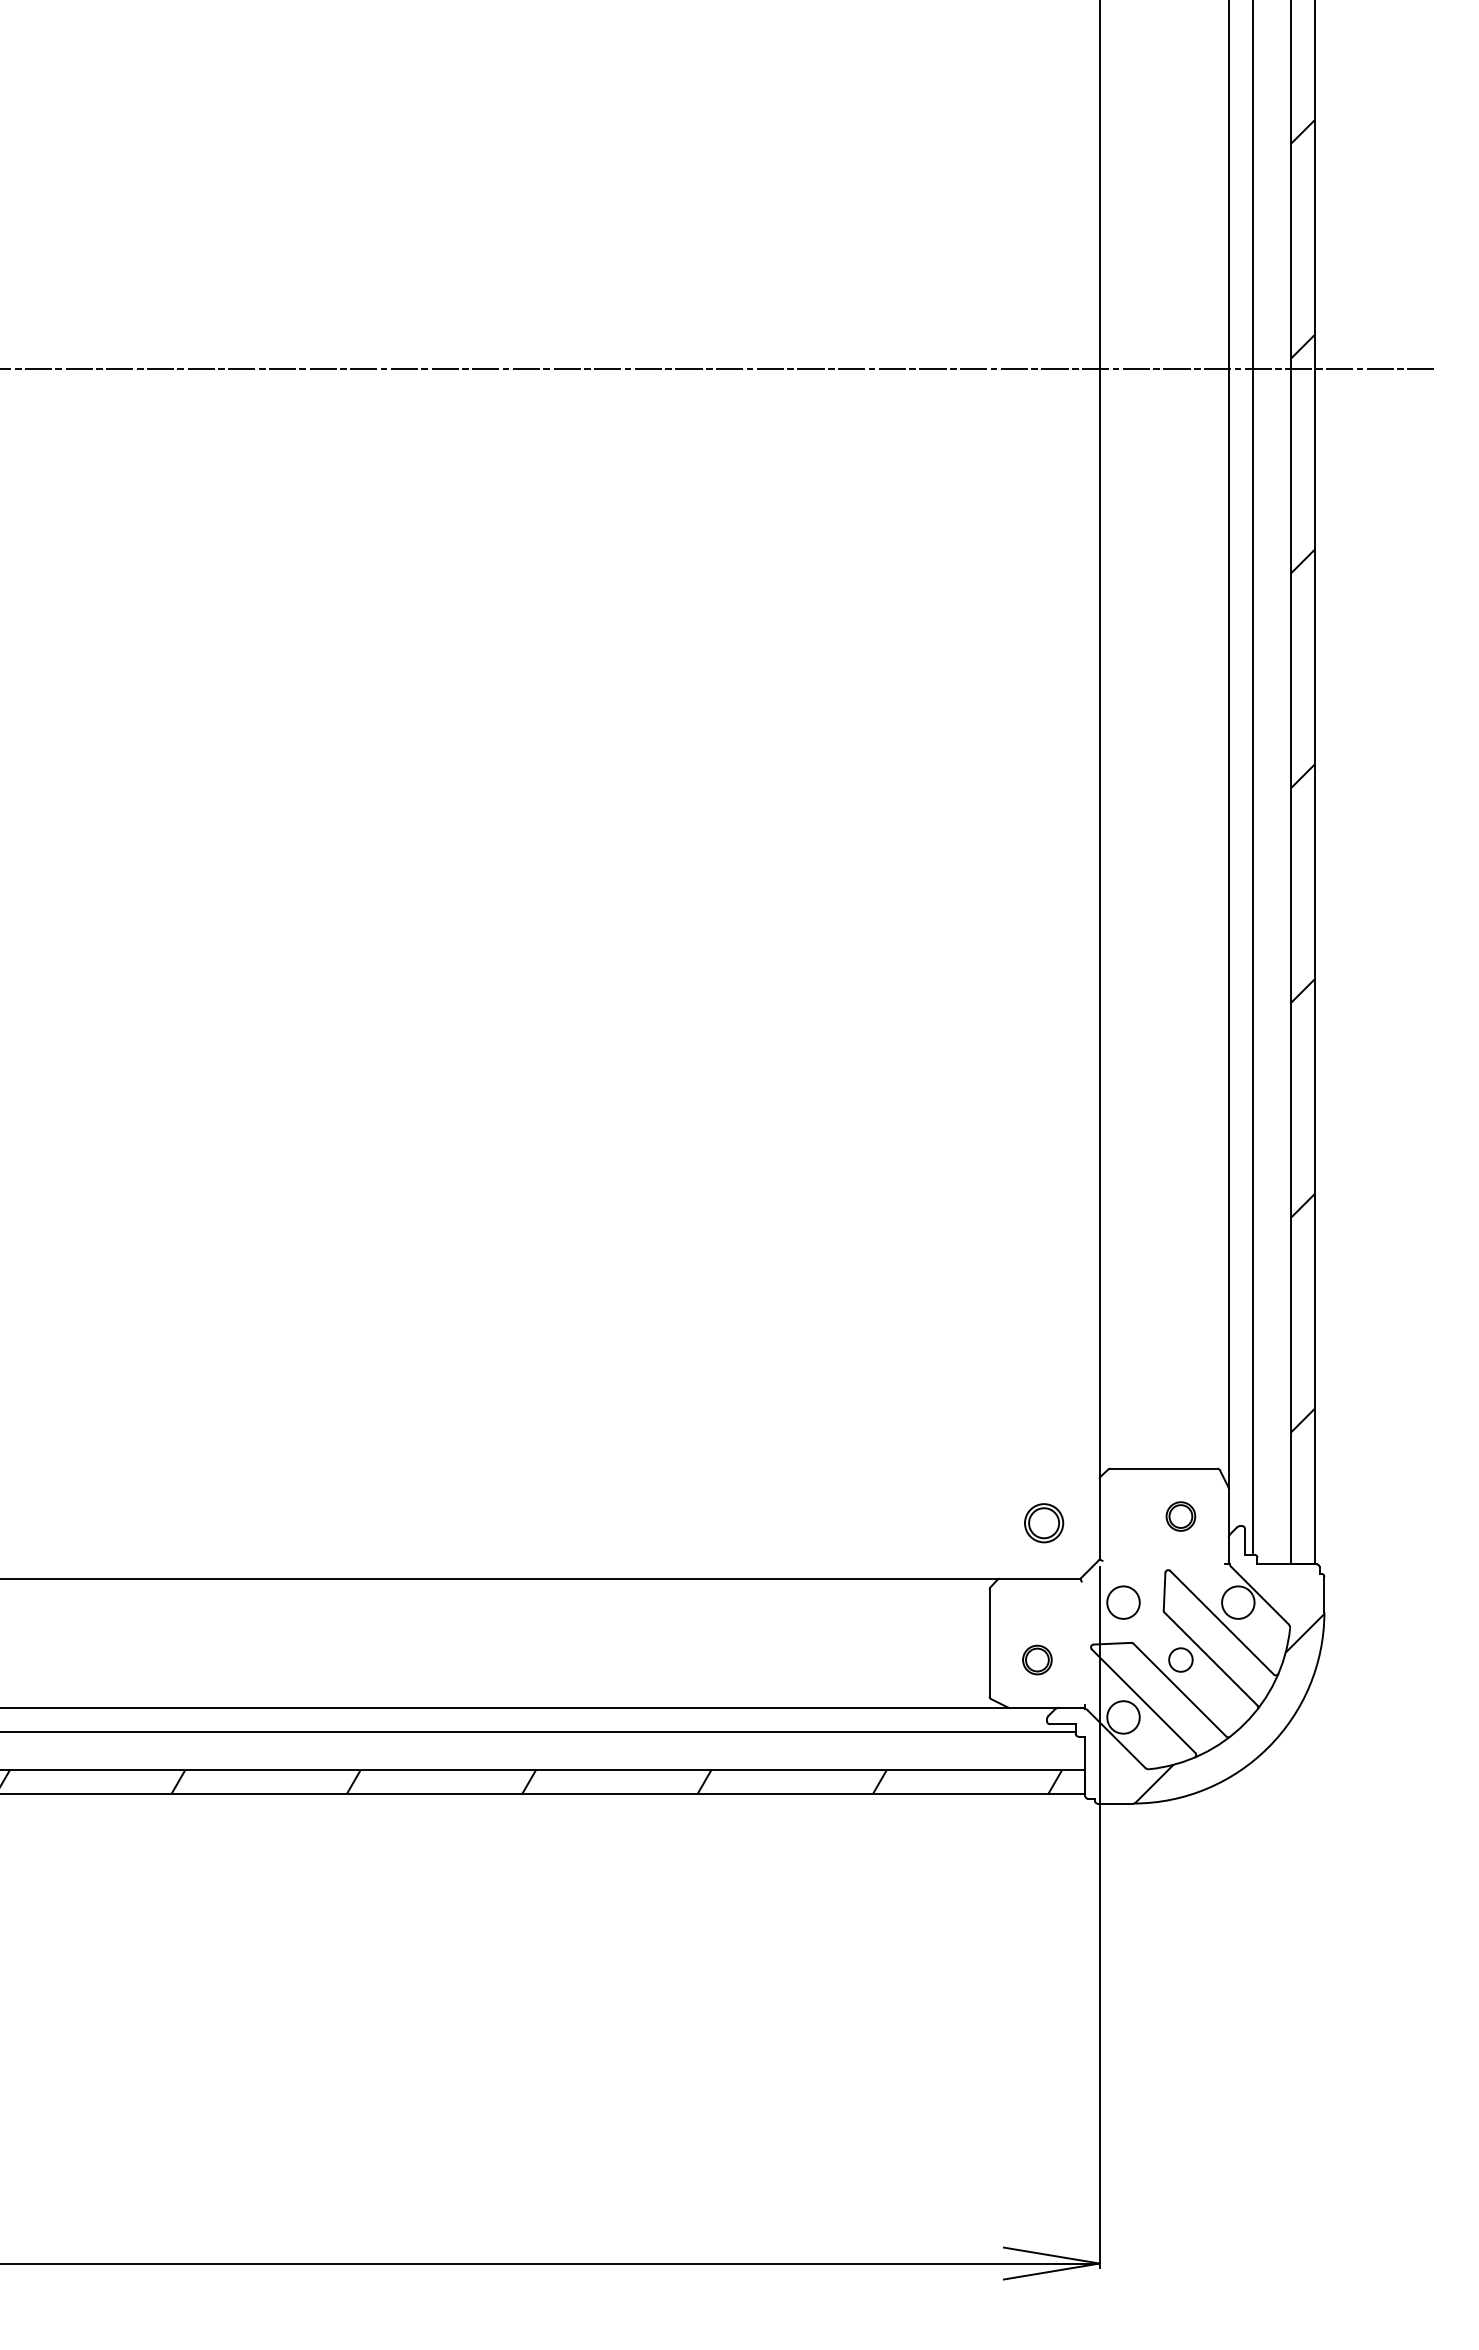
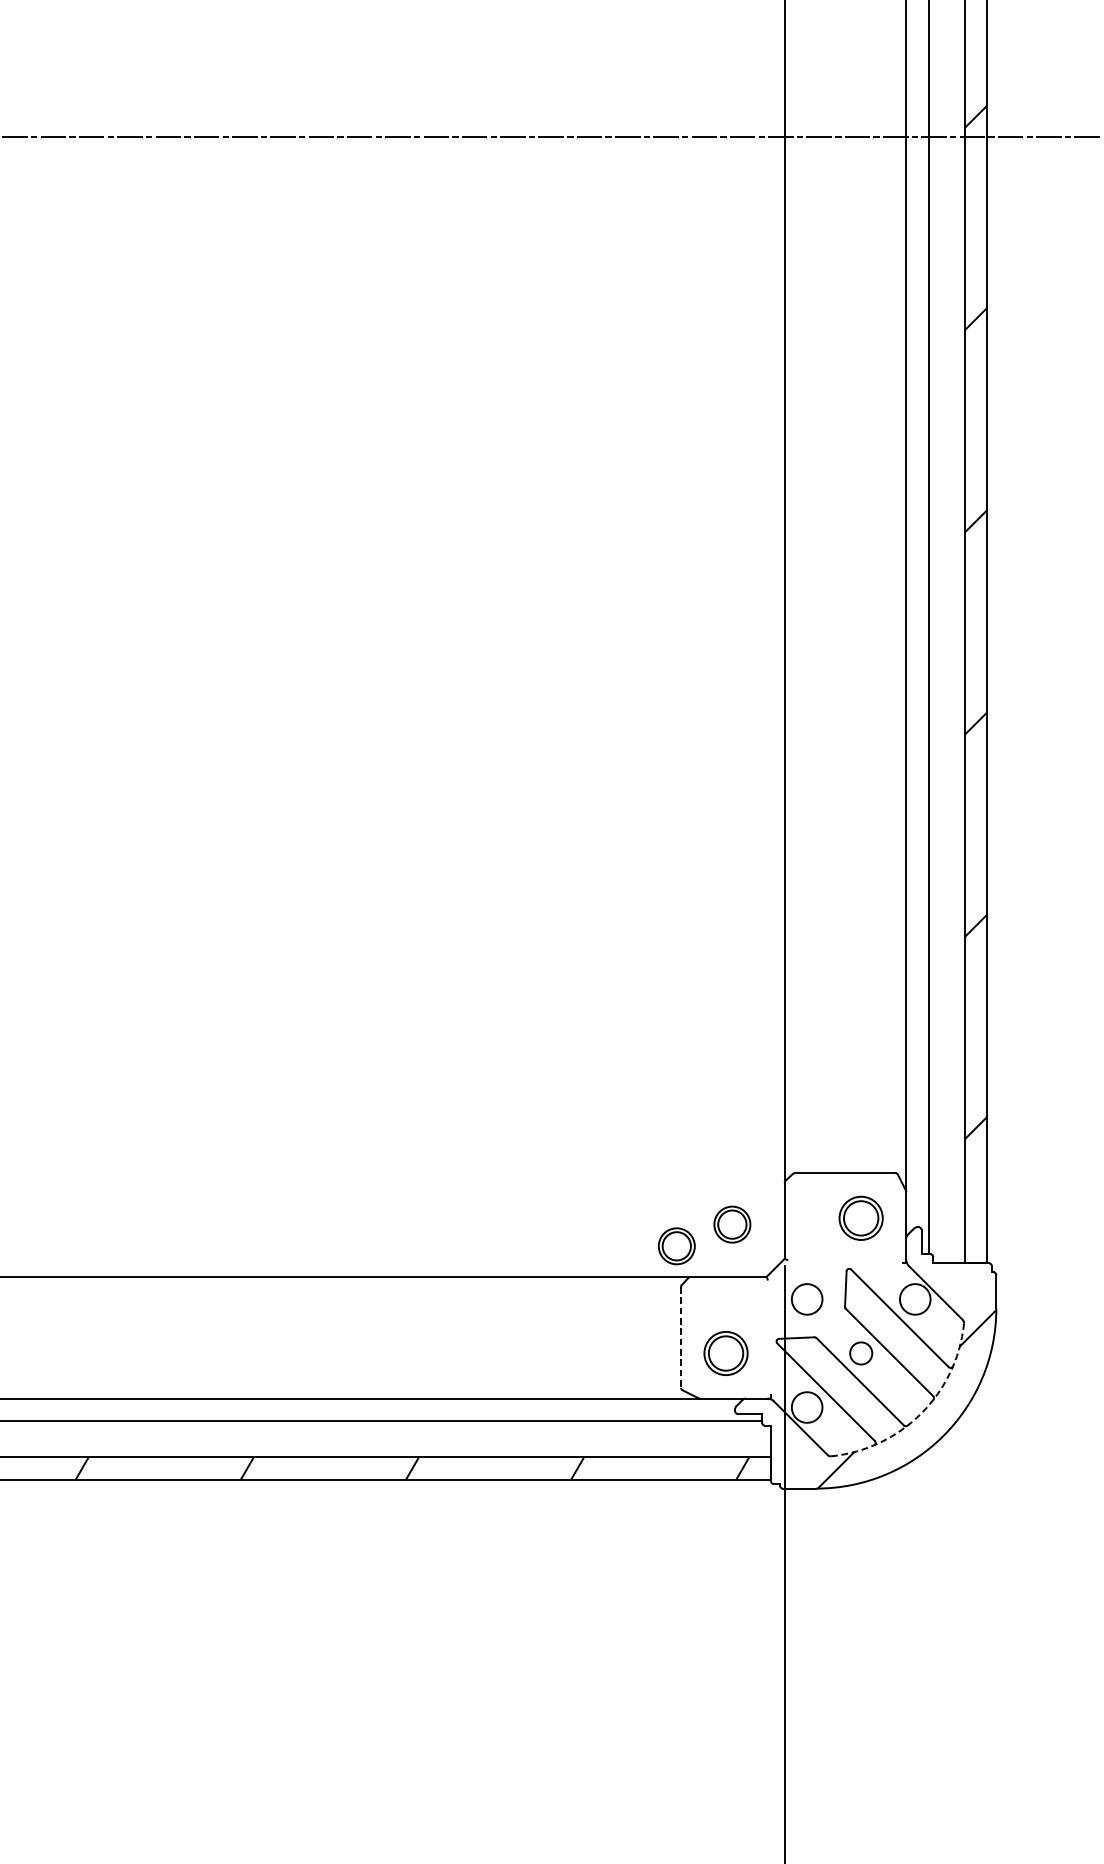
part: (1180, 1516) -> (860, 1218), size x1.6
part: (985, 1546) -> (677, 1246), added
line: (989, 1642) -> (680, 1336), solid -> dashed
part: (1037, 1659) -> (726, 1352), size x1.6
arc: (1244, 1723) -> (921, 1413), solid -> dashed

